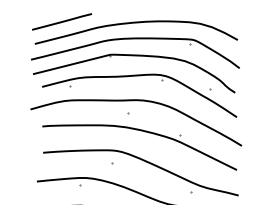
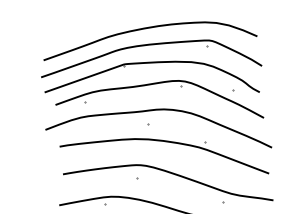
line: (61, 21) -> (69, 34), removed

